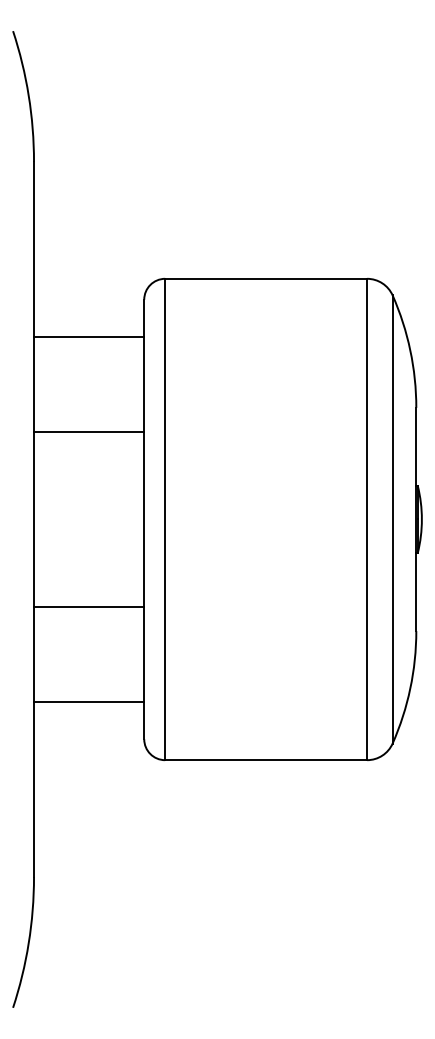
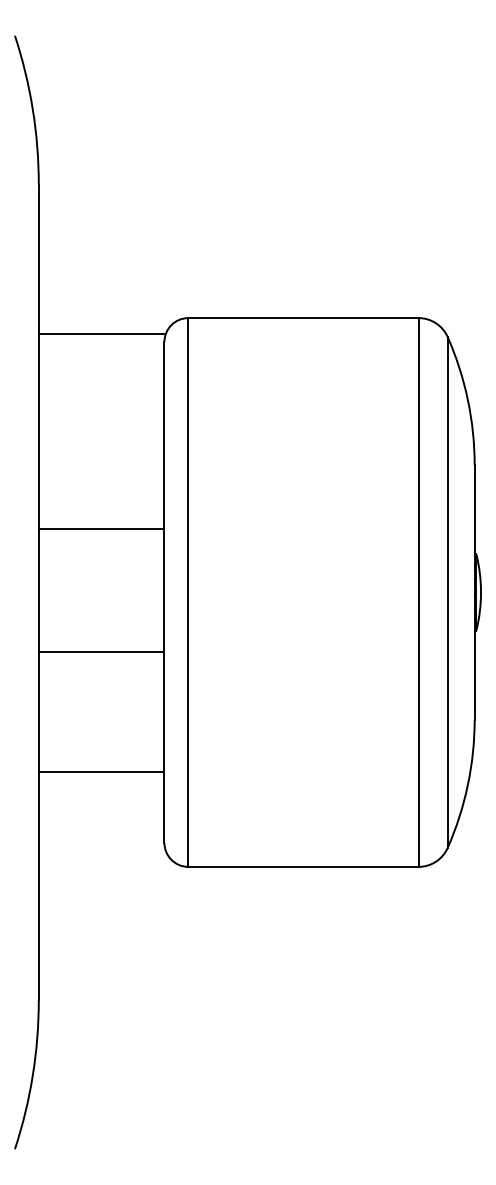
line: (89, 336) -> (102, 333), moved
line: (89, 431) -> (102, 528), moved
line: (89, 607) -> (102, 652), moved
line: (89, 702) -> (102, 772), moved

